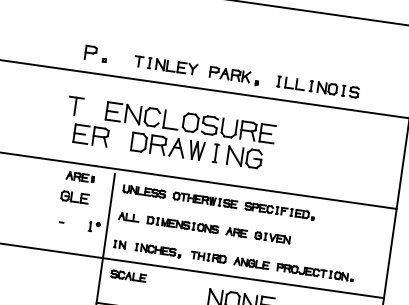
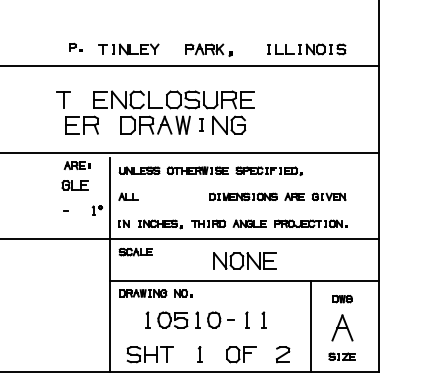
part: (95, 53) -> (75, 47), size x0.6
part: (165, 65) -> (128, 49), moved
part: (317, 87) -> (306, 49), moved
part: (215, 153) -> (201, 125), size x0.7
part: (218, 229) -> (277, 196), moved

